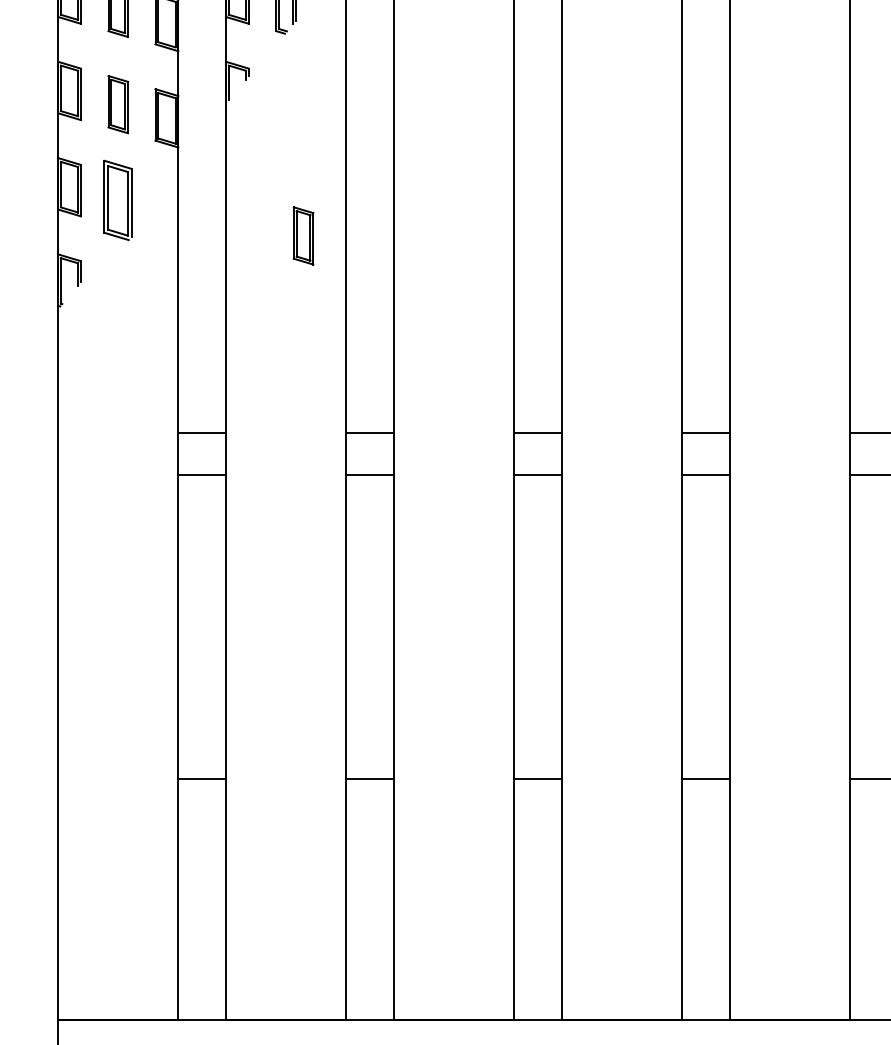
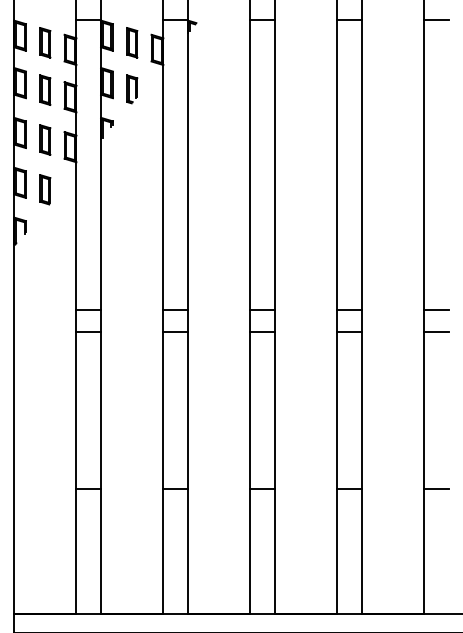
part: (118, 200) -> (45, 189), size x0.71
part: (303, 234) -> (141, 207), removed

